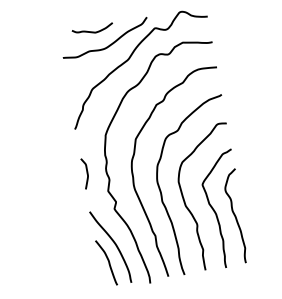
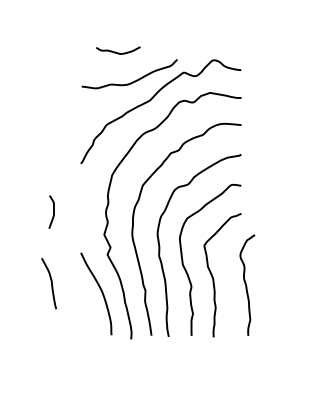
curve: (93, 31) -> (118, 52), moved
curve: (87, 172) -> (53, 211), moved
curve: (235, 215) -> (246, 284), moved
curve: (108, 262) -> (51, 283), moved

